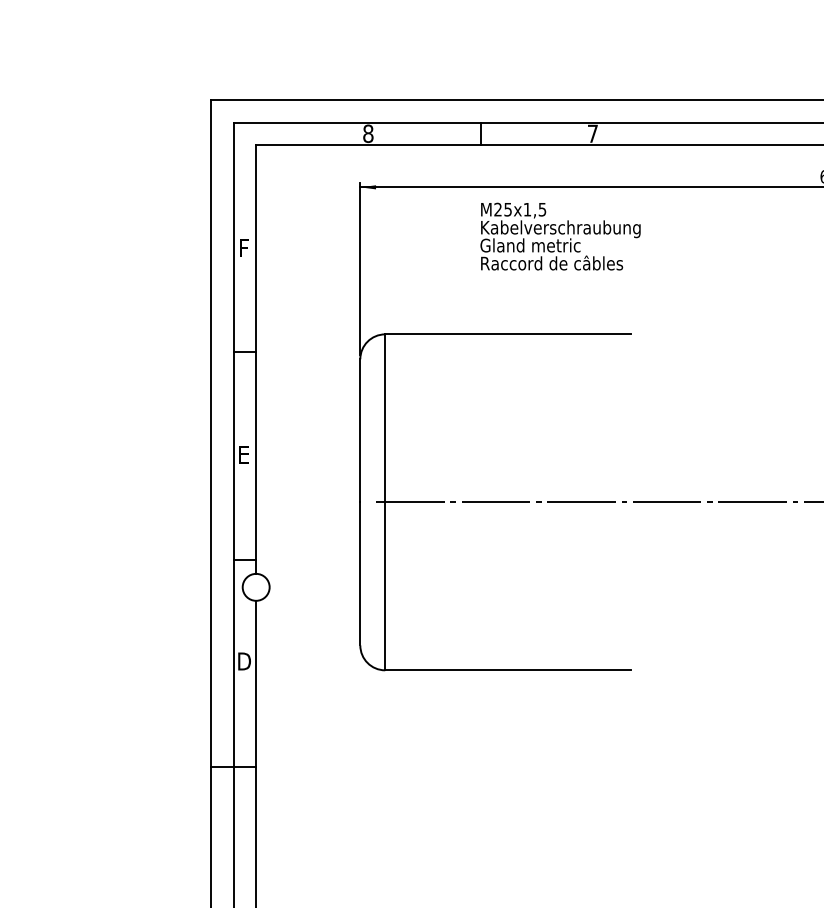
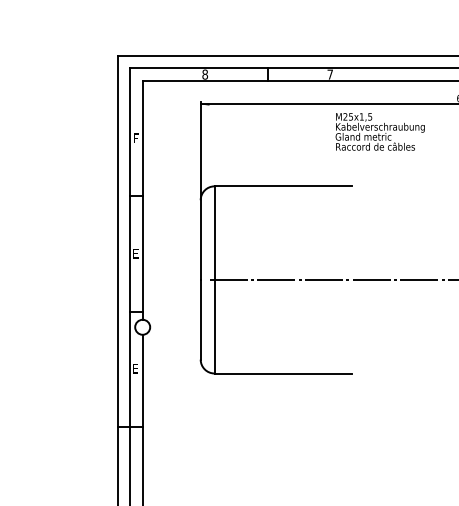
part: (559, 235) -> (379, 131), moved
text: (243, 661) -> (135, 368), D -> E

